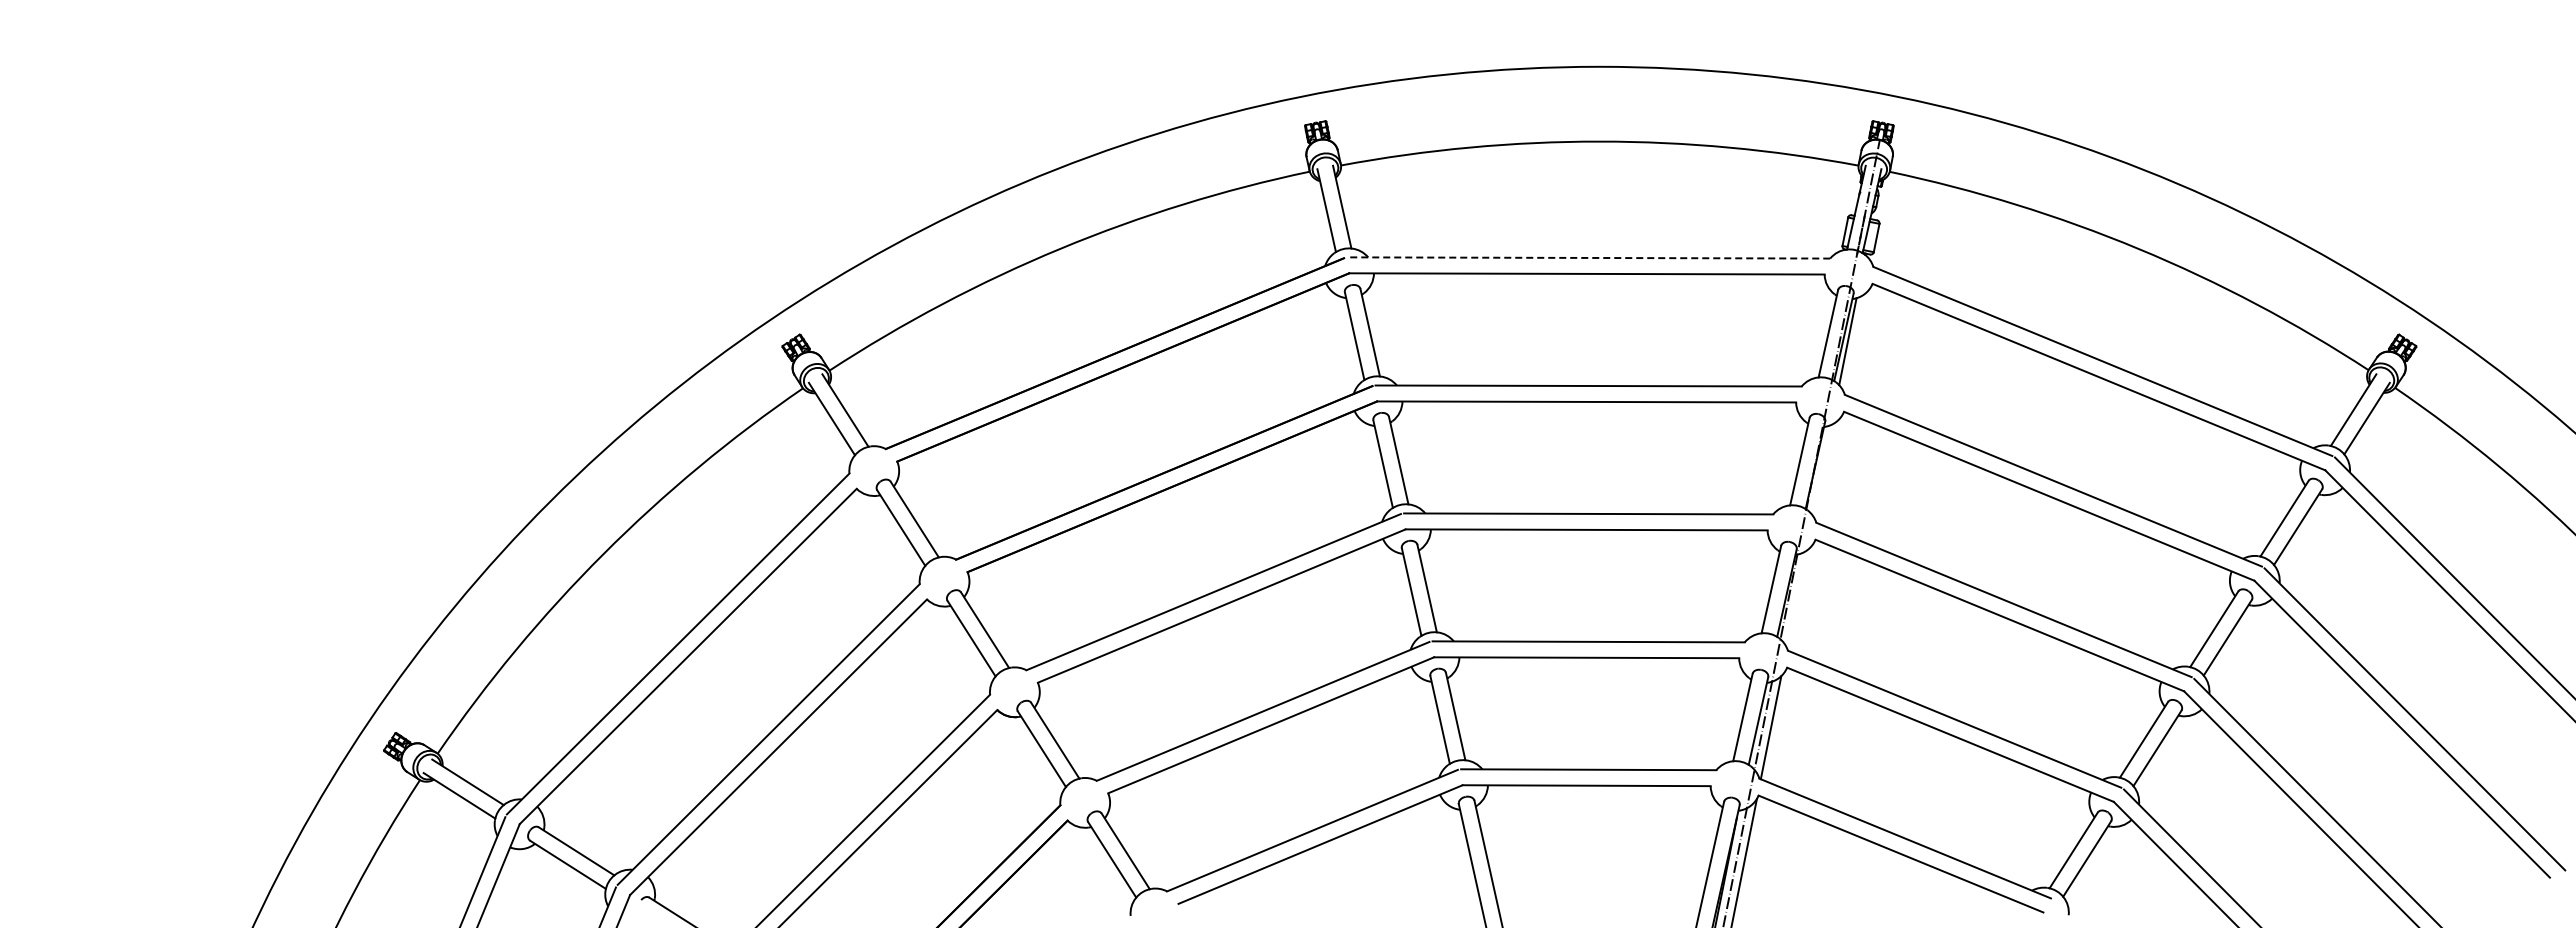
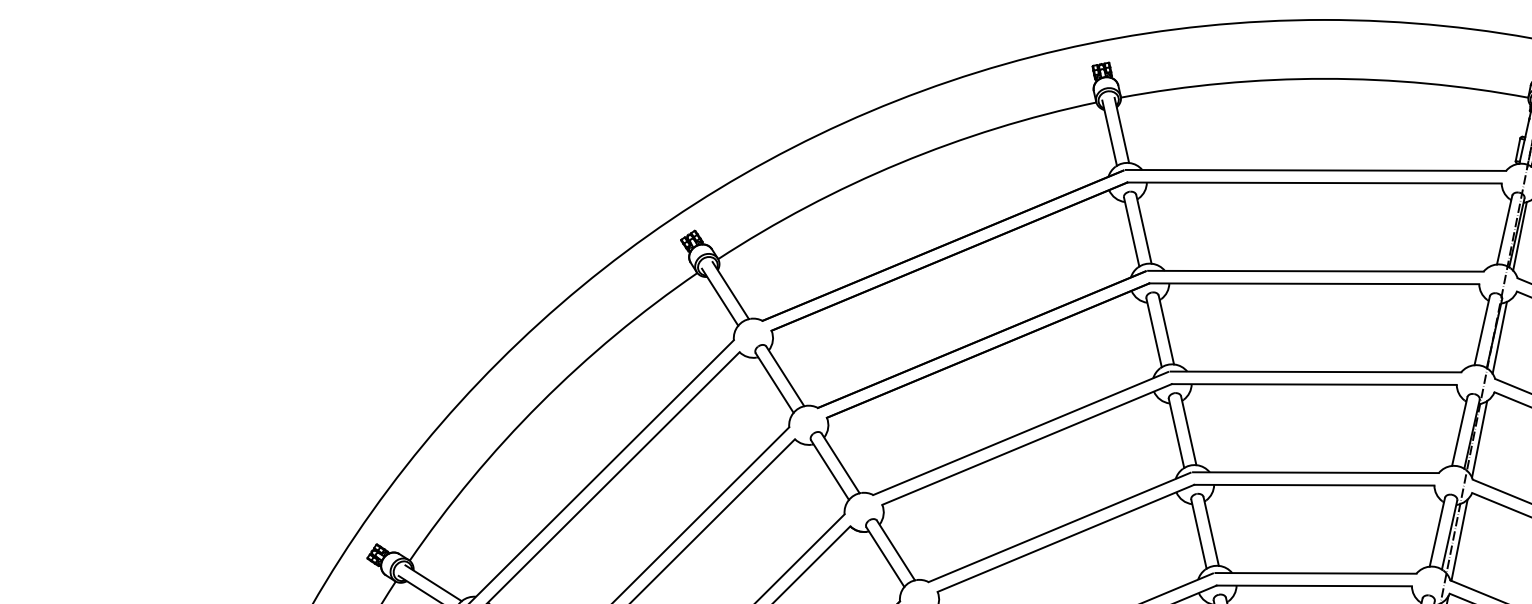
line: (1588, 257) -> (1315, 170), dashed -> solid
line: (1822, 470) -> (1499, 337), added
line: (1796, 599) -> (1479, 439), added

